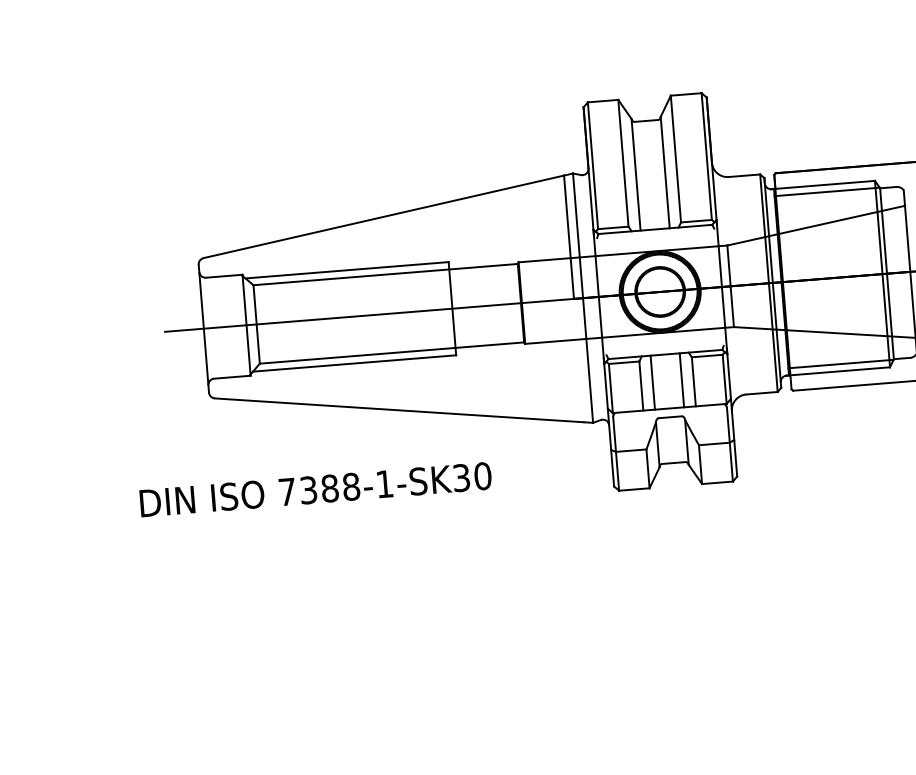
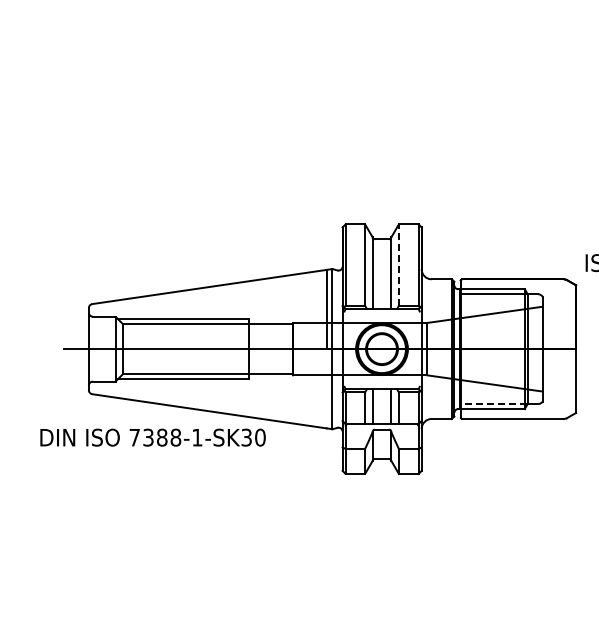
line: (675, 159) -> (398, 265), solid -> dashed
line: (840, 364) -> (493, 404), solid -> dashed
text: (314, 489) -> (152, 437), moved

